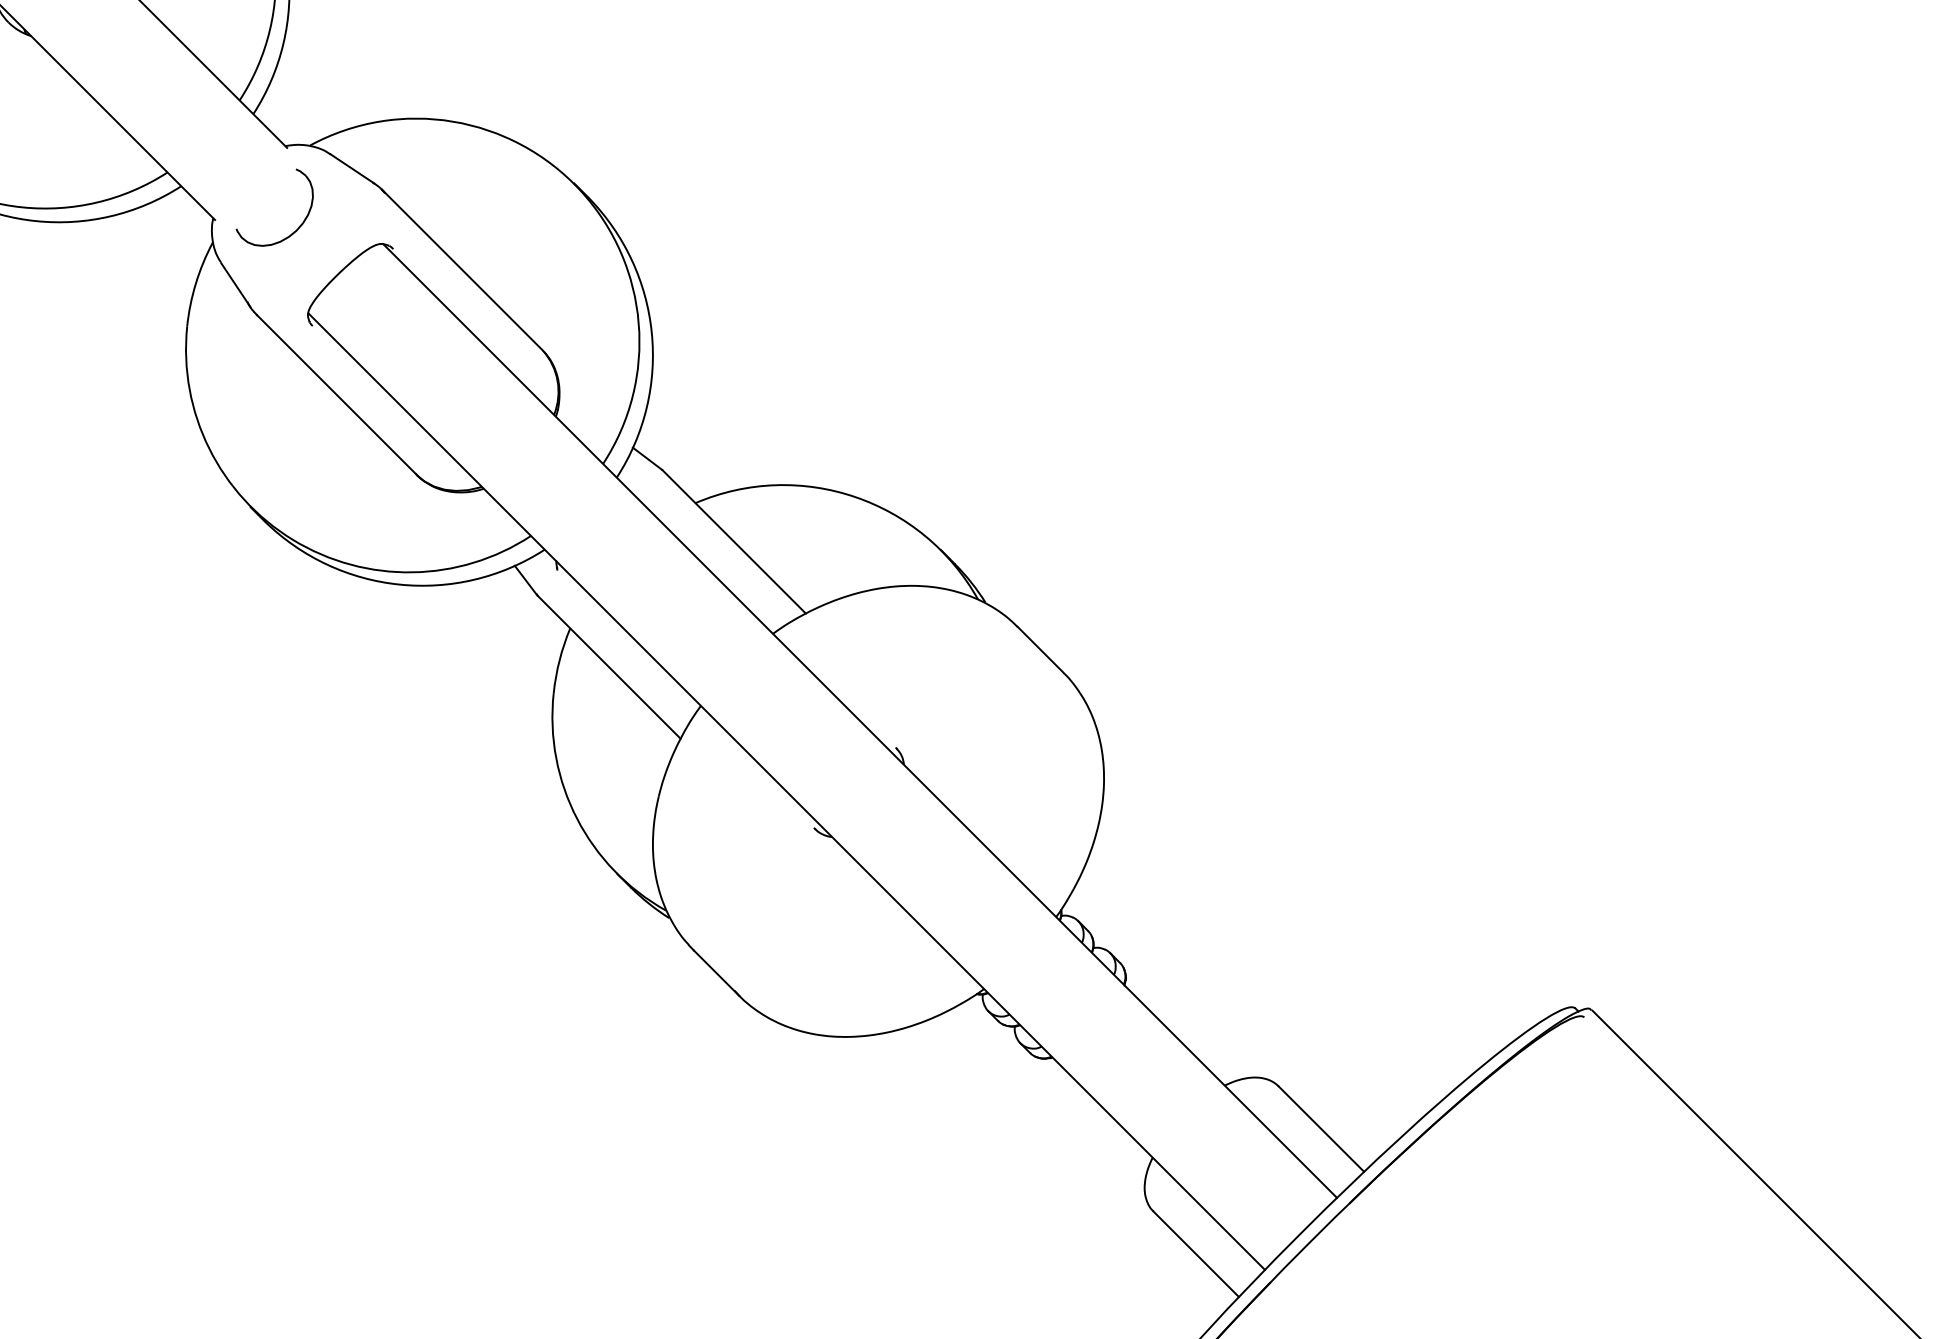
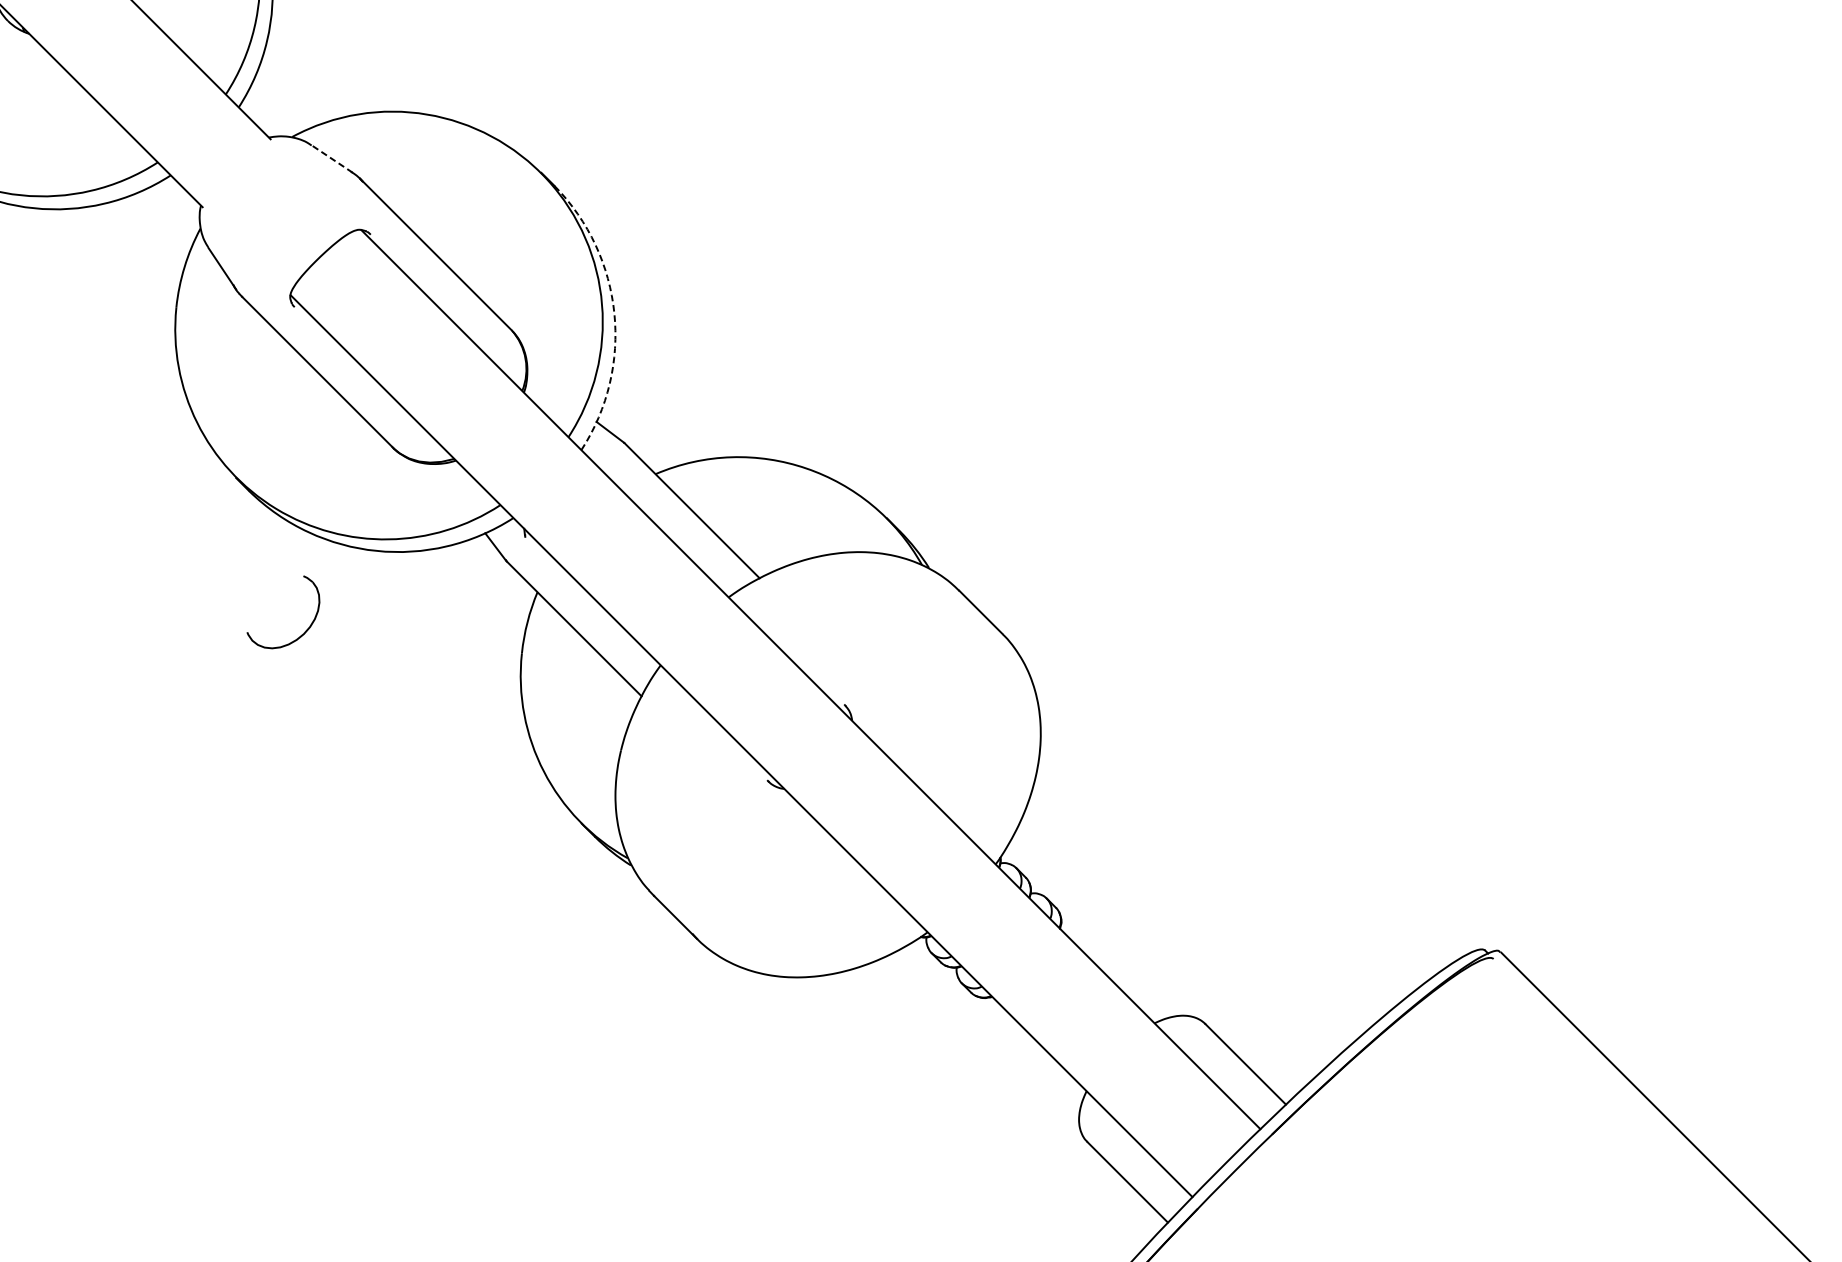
line: (351, 168) -> (331, 158), solid -> dashed
part: (298, 226) -> (305, 630), moved
arc: (651, 332) -> (614, 313), solid -> dashed

